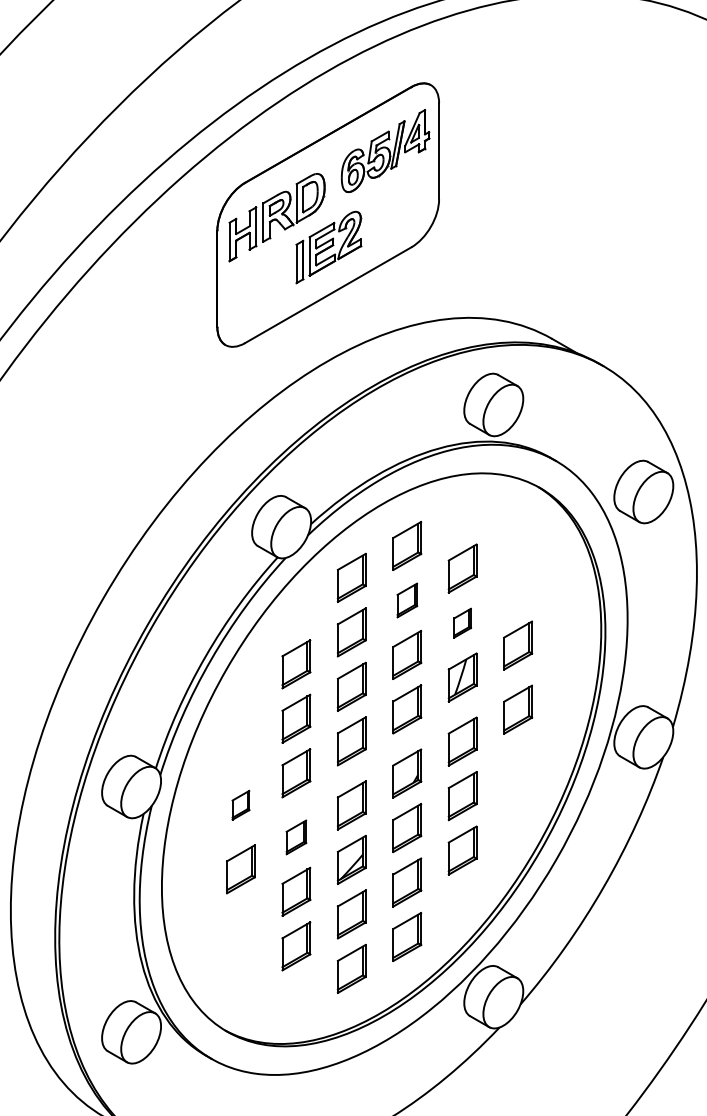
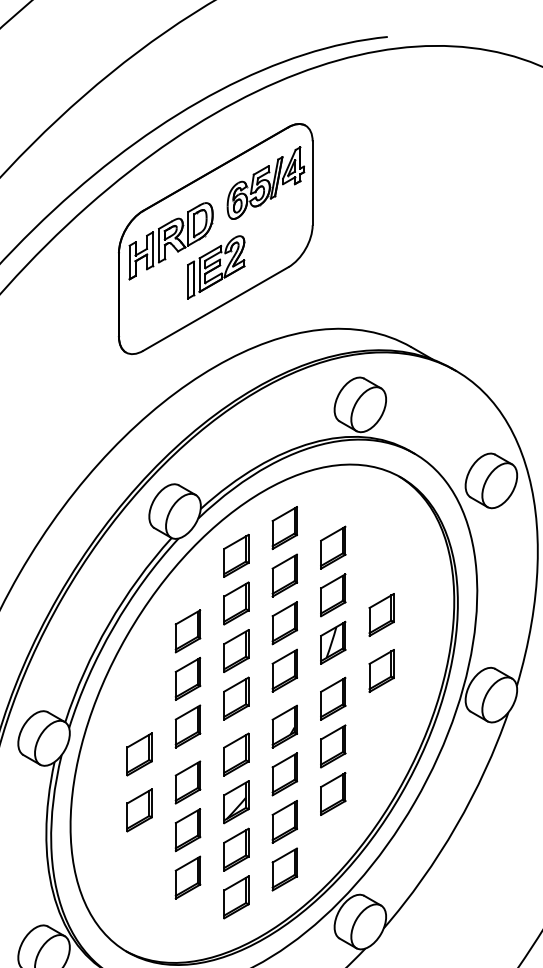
part: (407, 600) -> (285, 575), size x1.43
part: (462, 623) -> (333, 595), size x1.67
part: (240, 805) -> (139, 754), size x1.67
part: (296, 837) -> (188, 782), size x1.43

